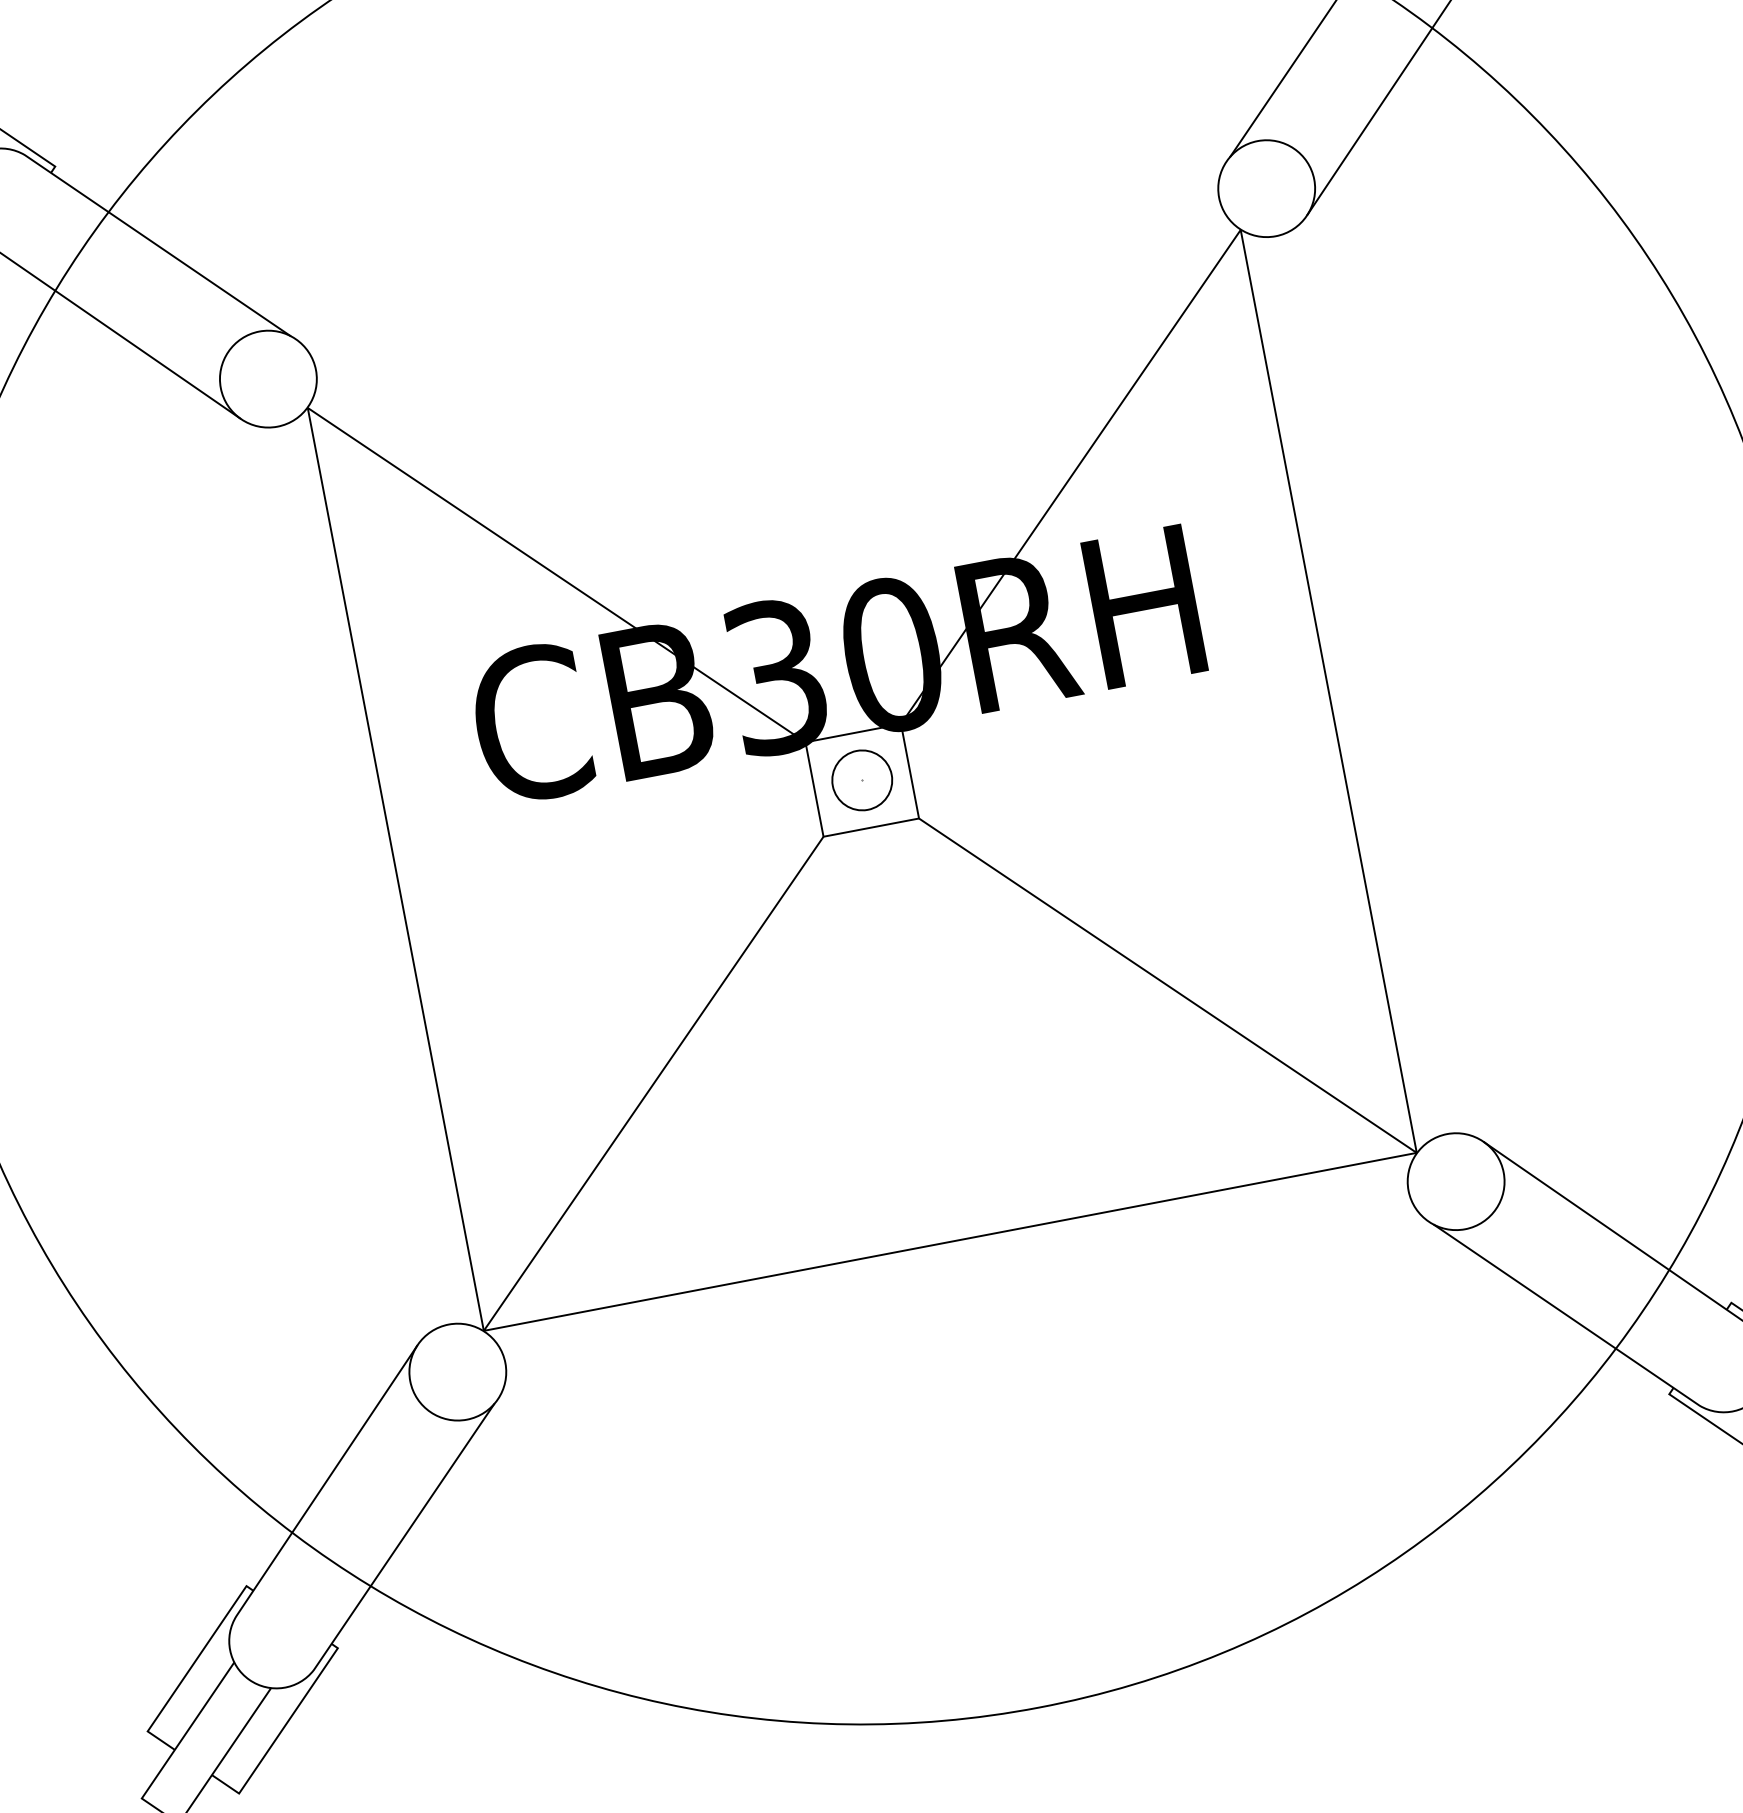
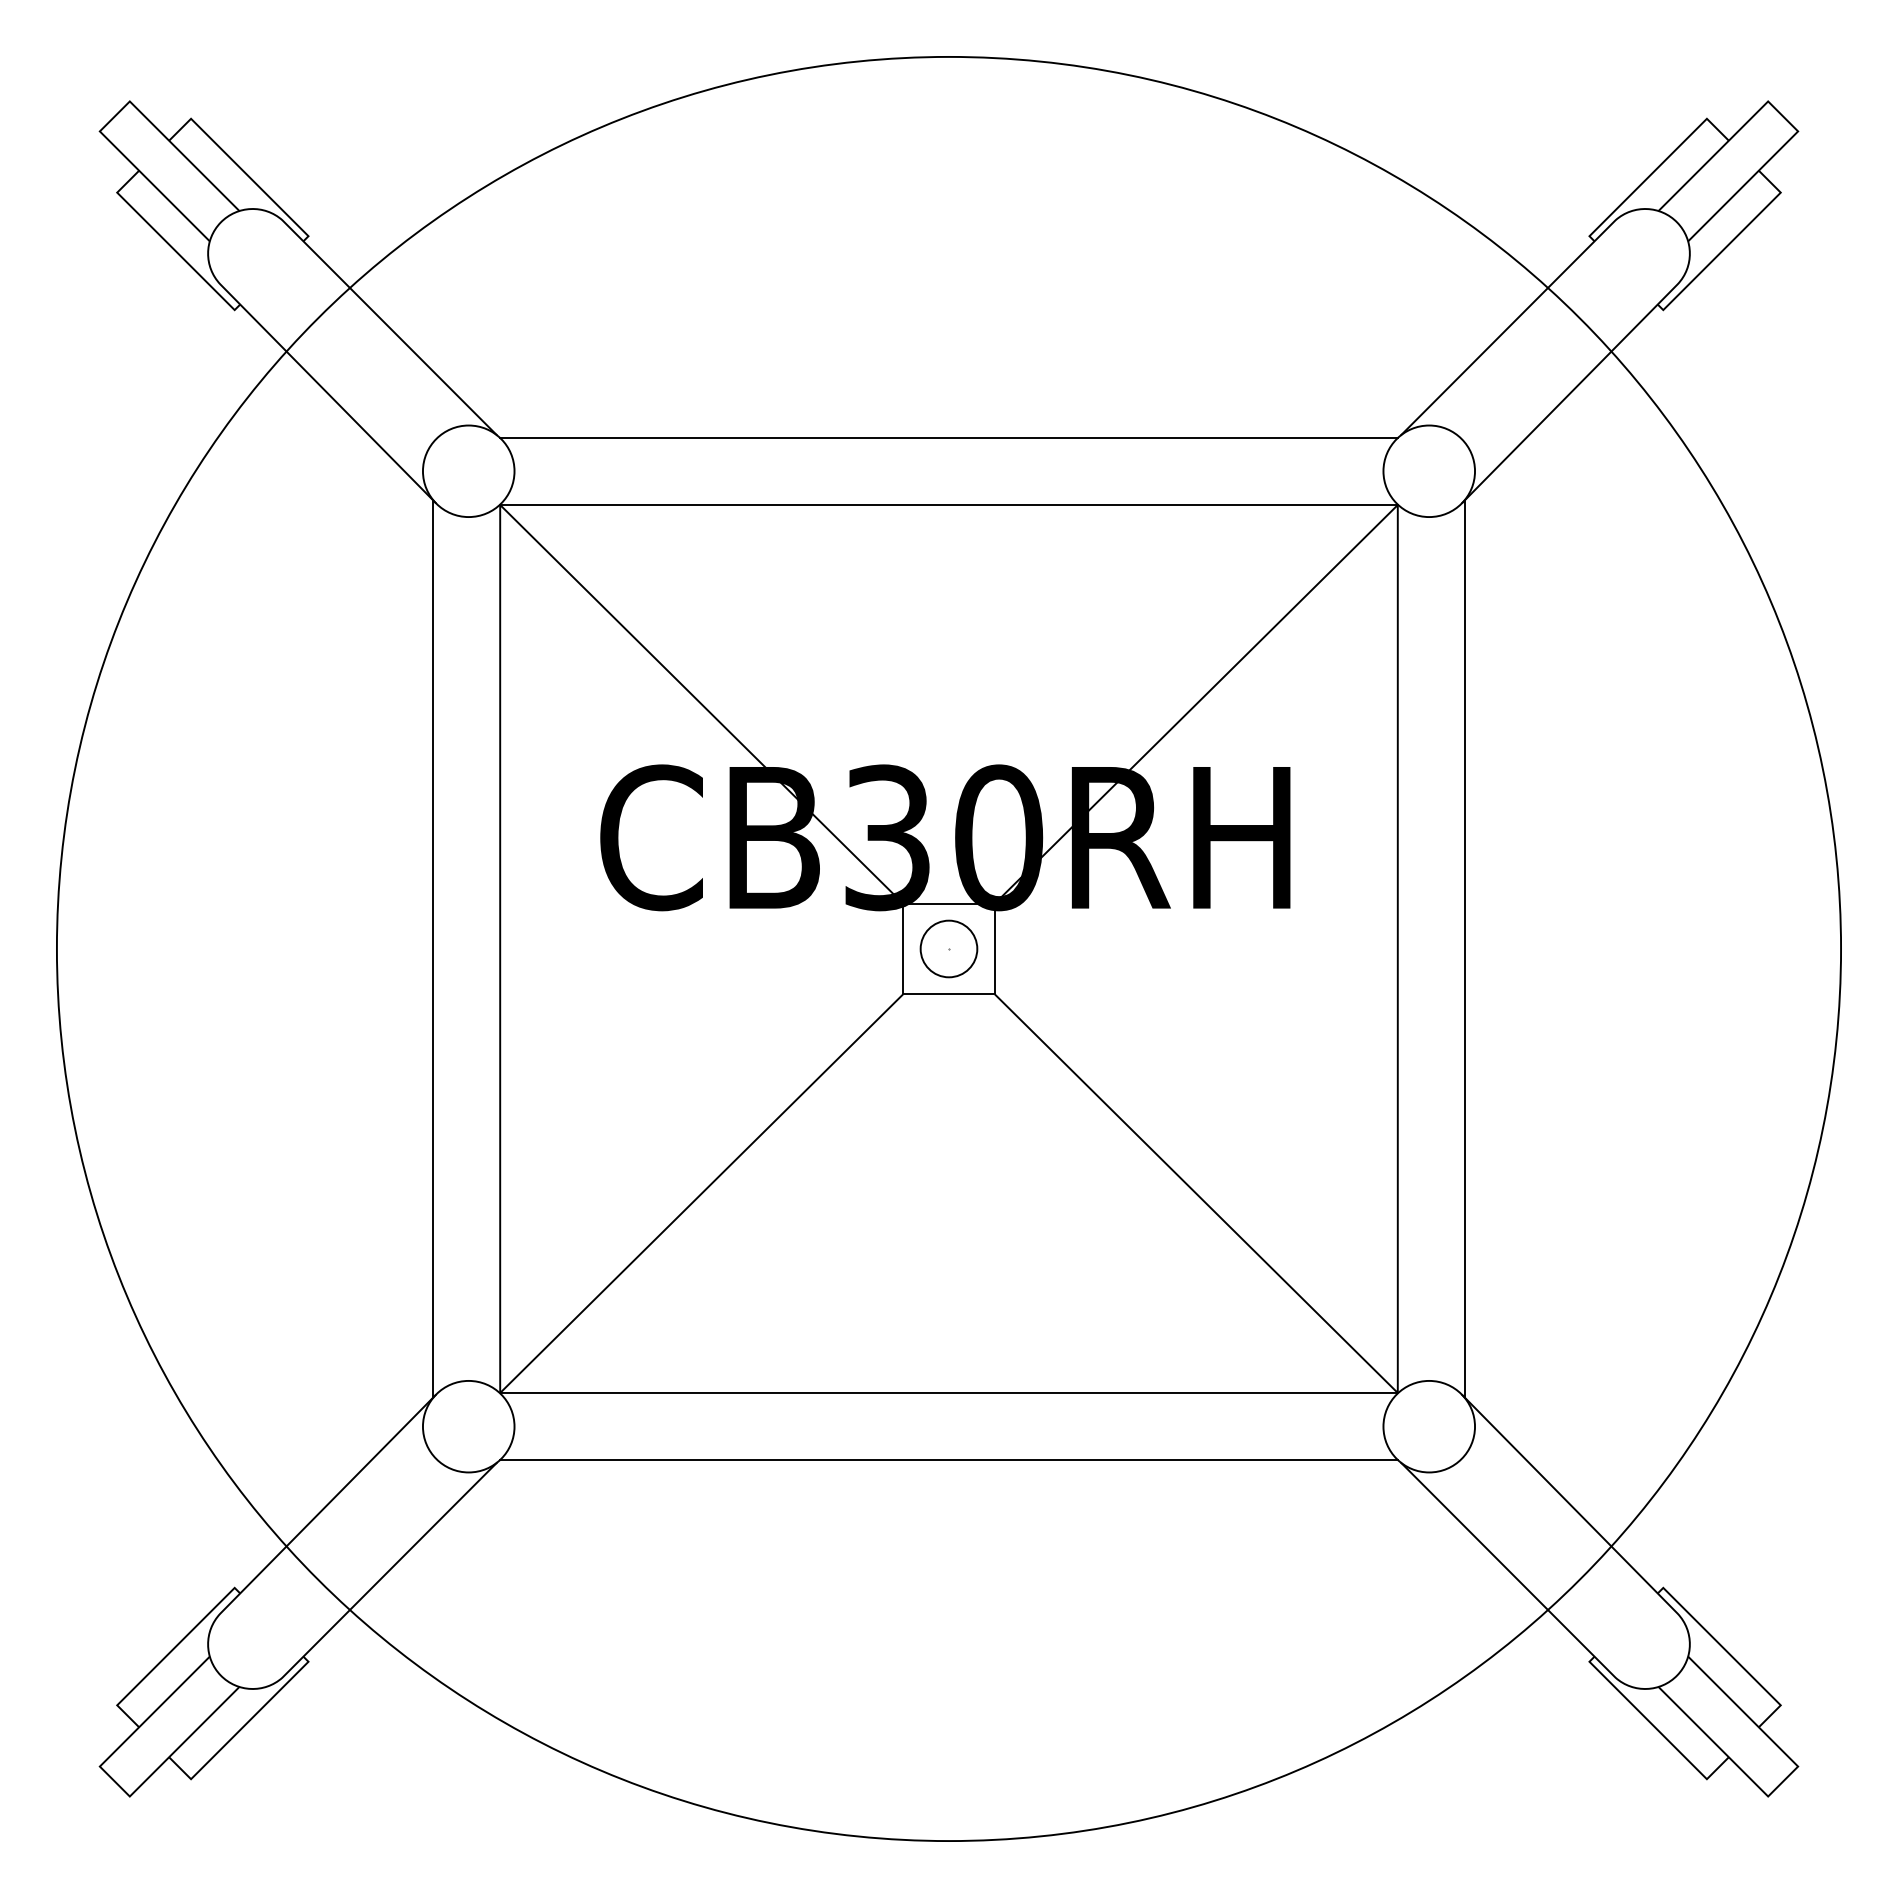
line: (760, 249) -> (948, 438), added
line: (773, 319) -> (948, 505), added
line: (1397, 677) -> (1464, 948), added
line: (326, 882) -> (433, 948), added
line: (962, 1311) -> (948, 1459), added

